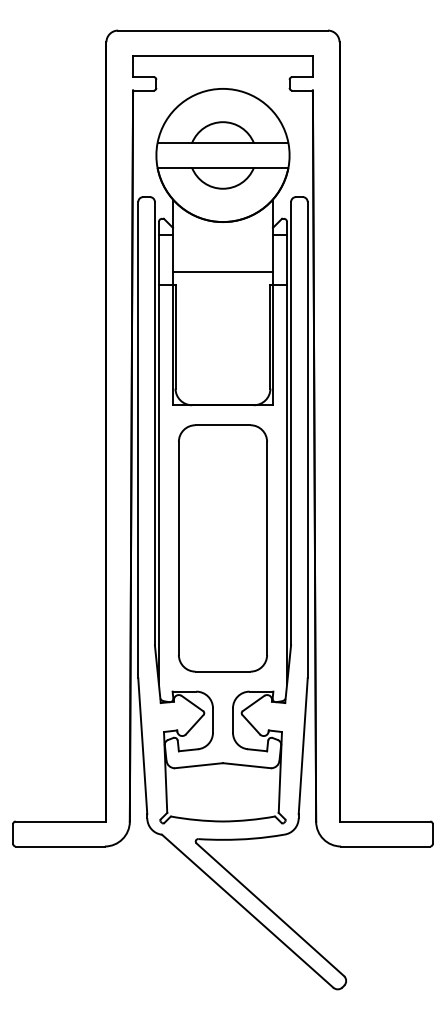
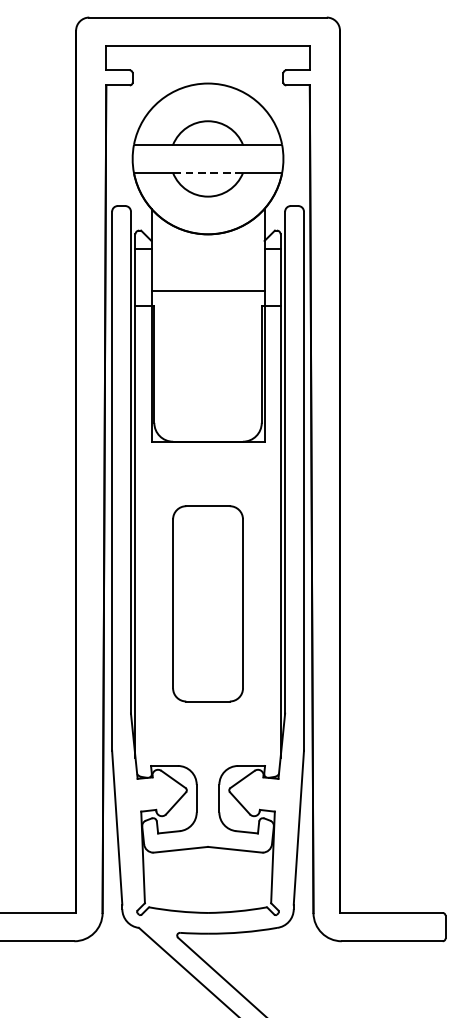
line: (223, 167) -> (208, 172), solid -> dashed
part: (222, 548) -> (207, 603), size x0.7

